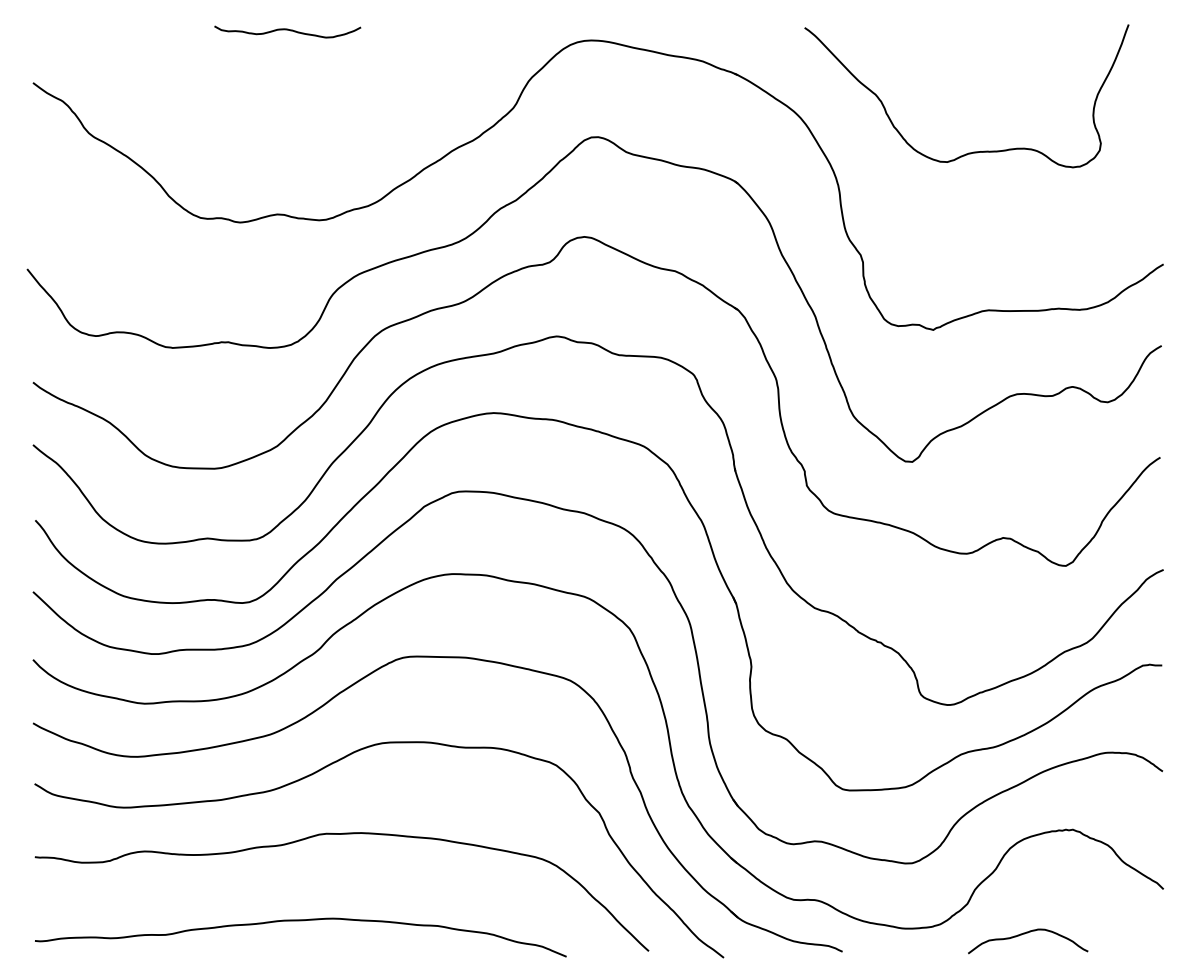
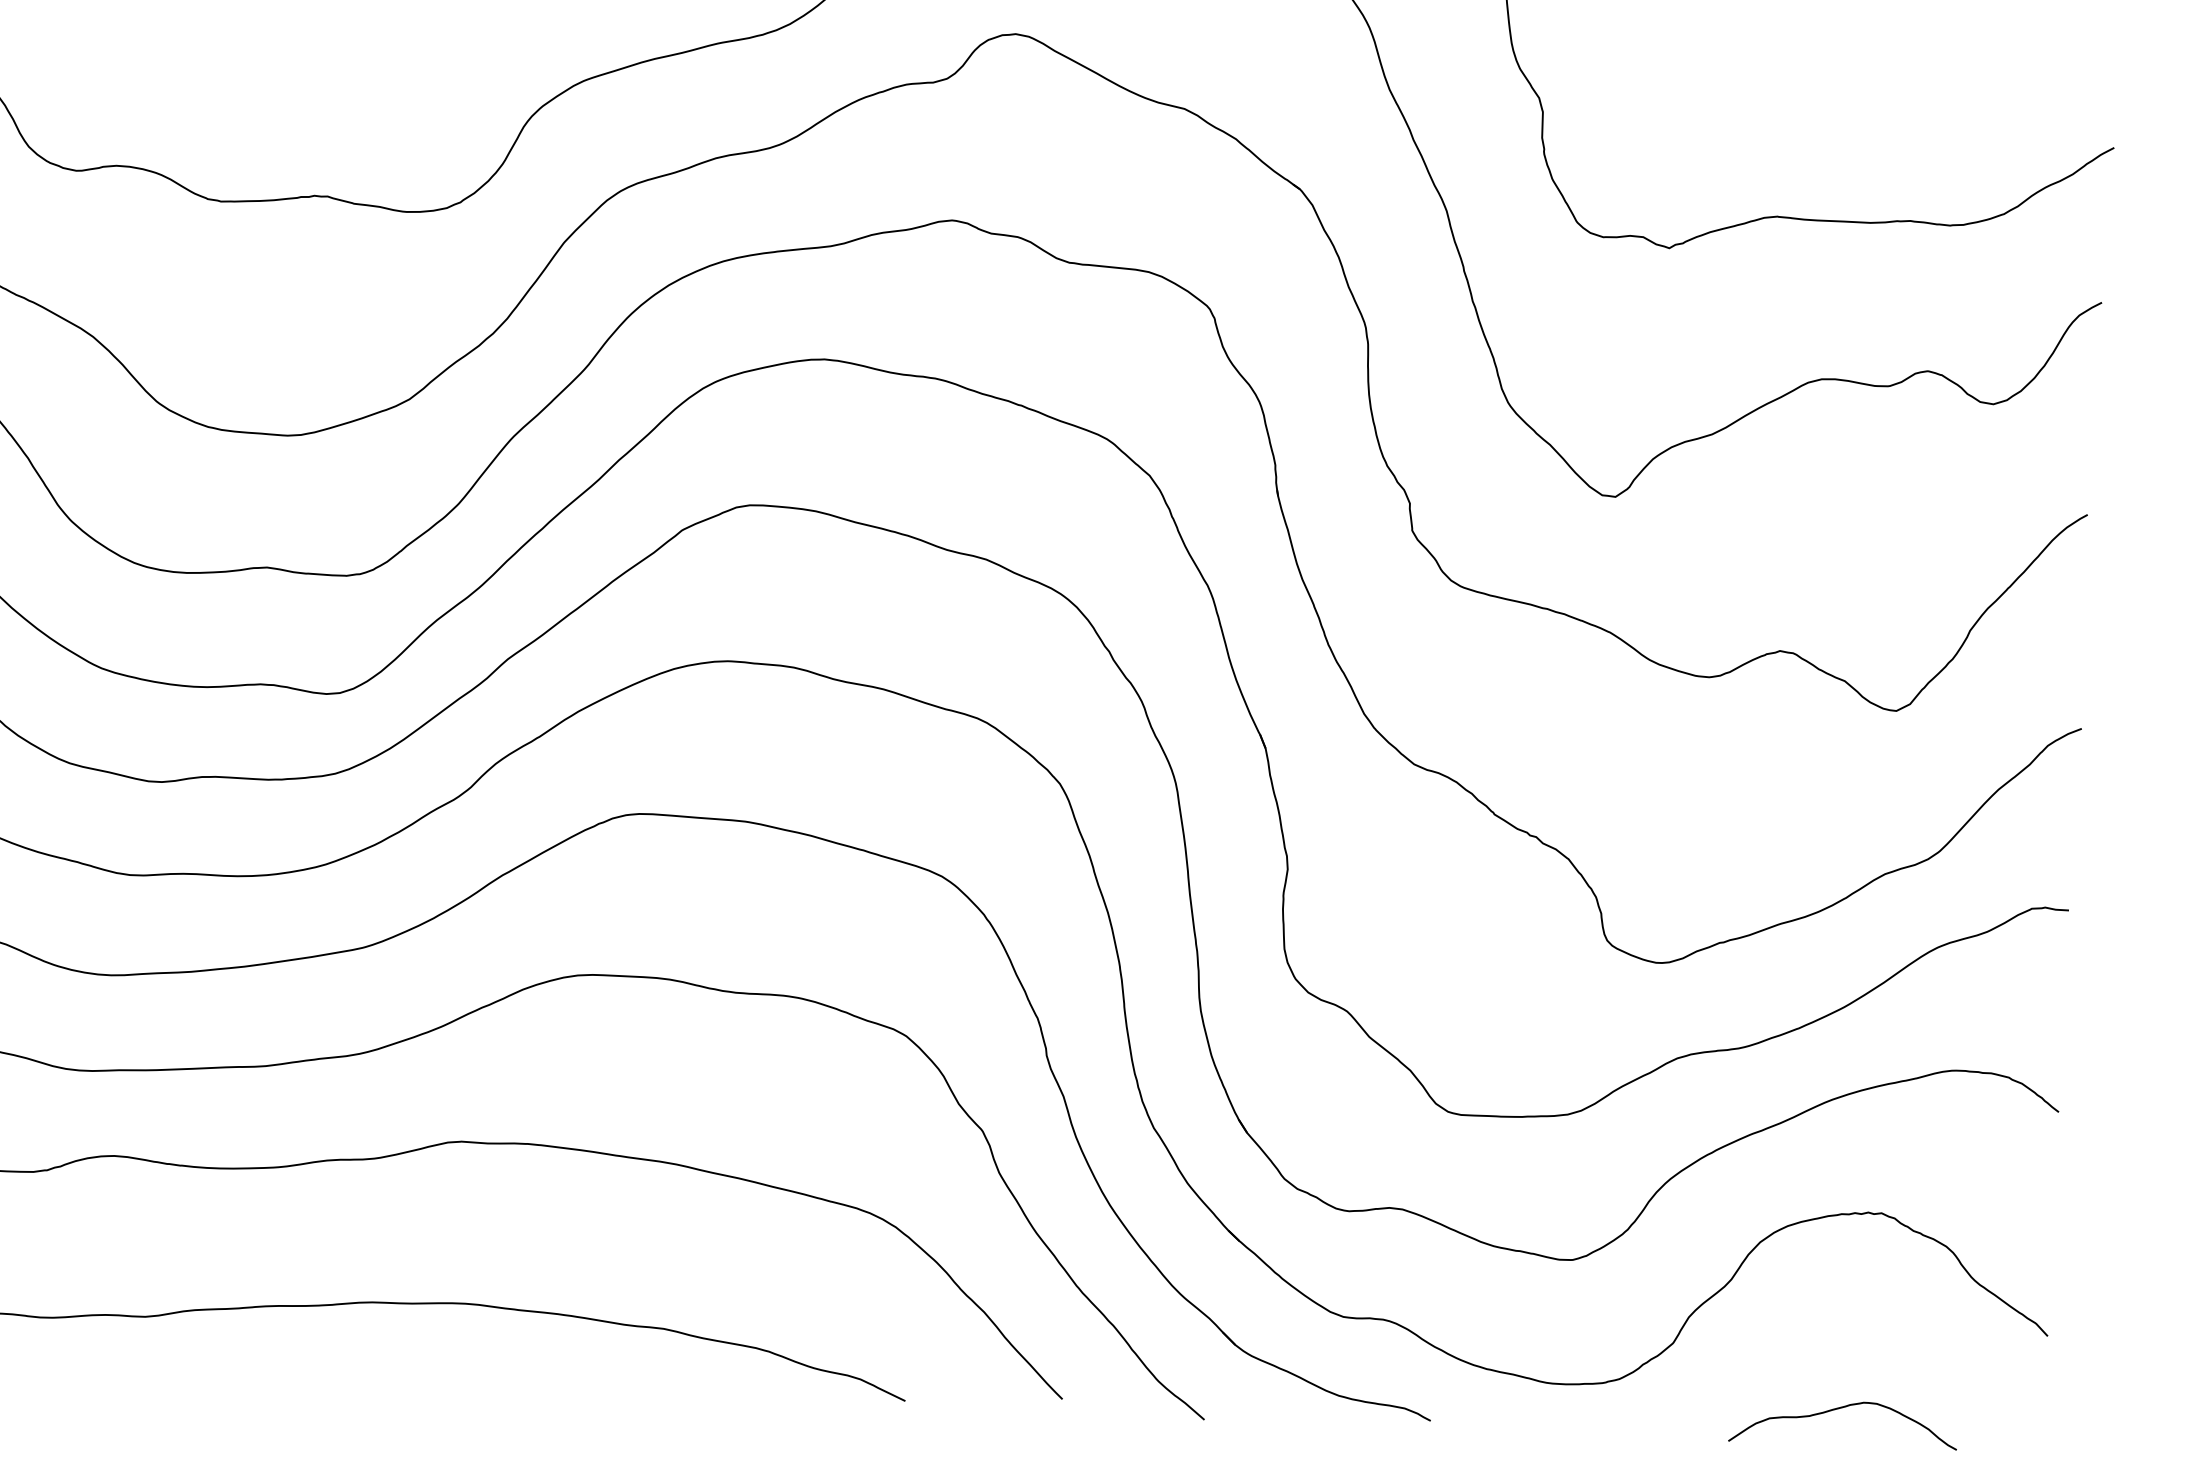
curve: (1028, 933) -> (1845, 1409), moved

